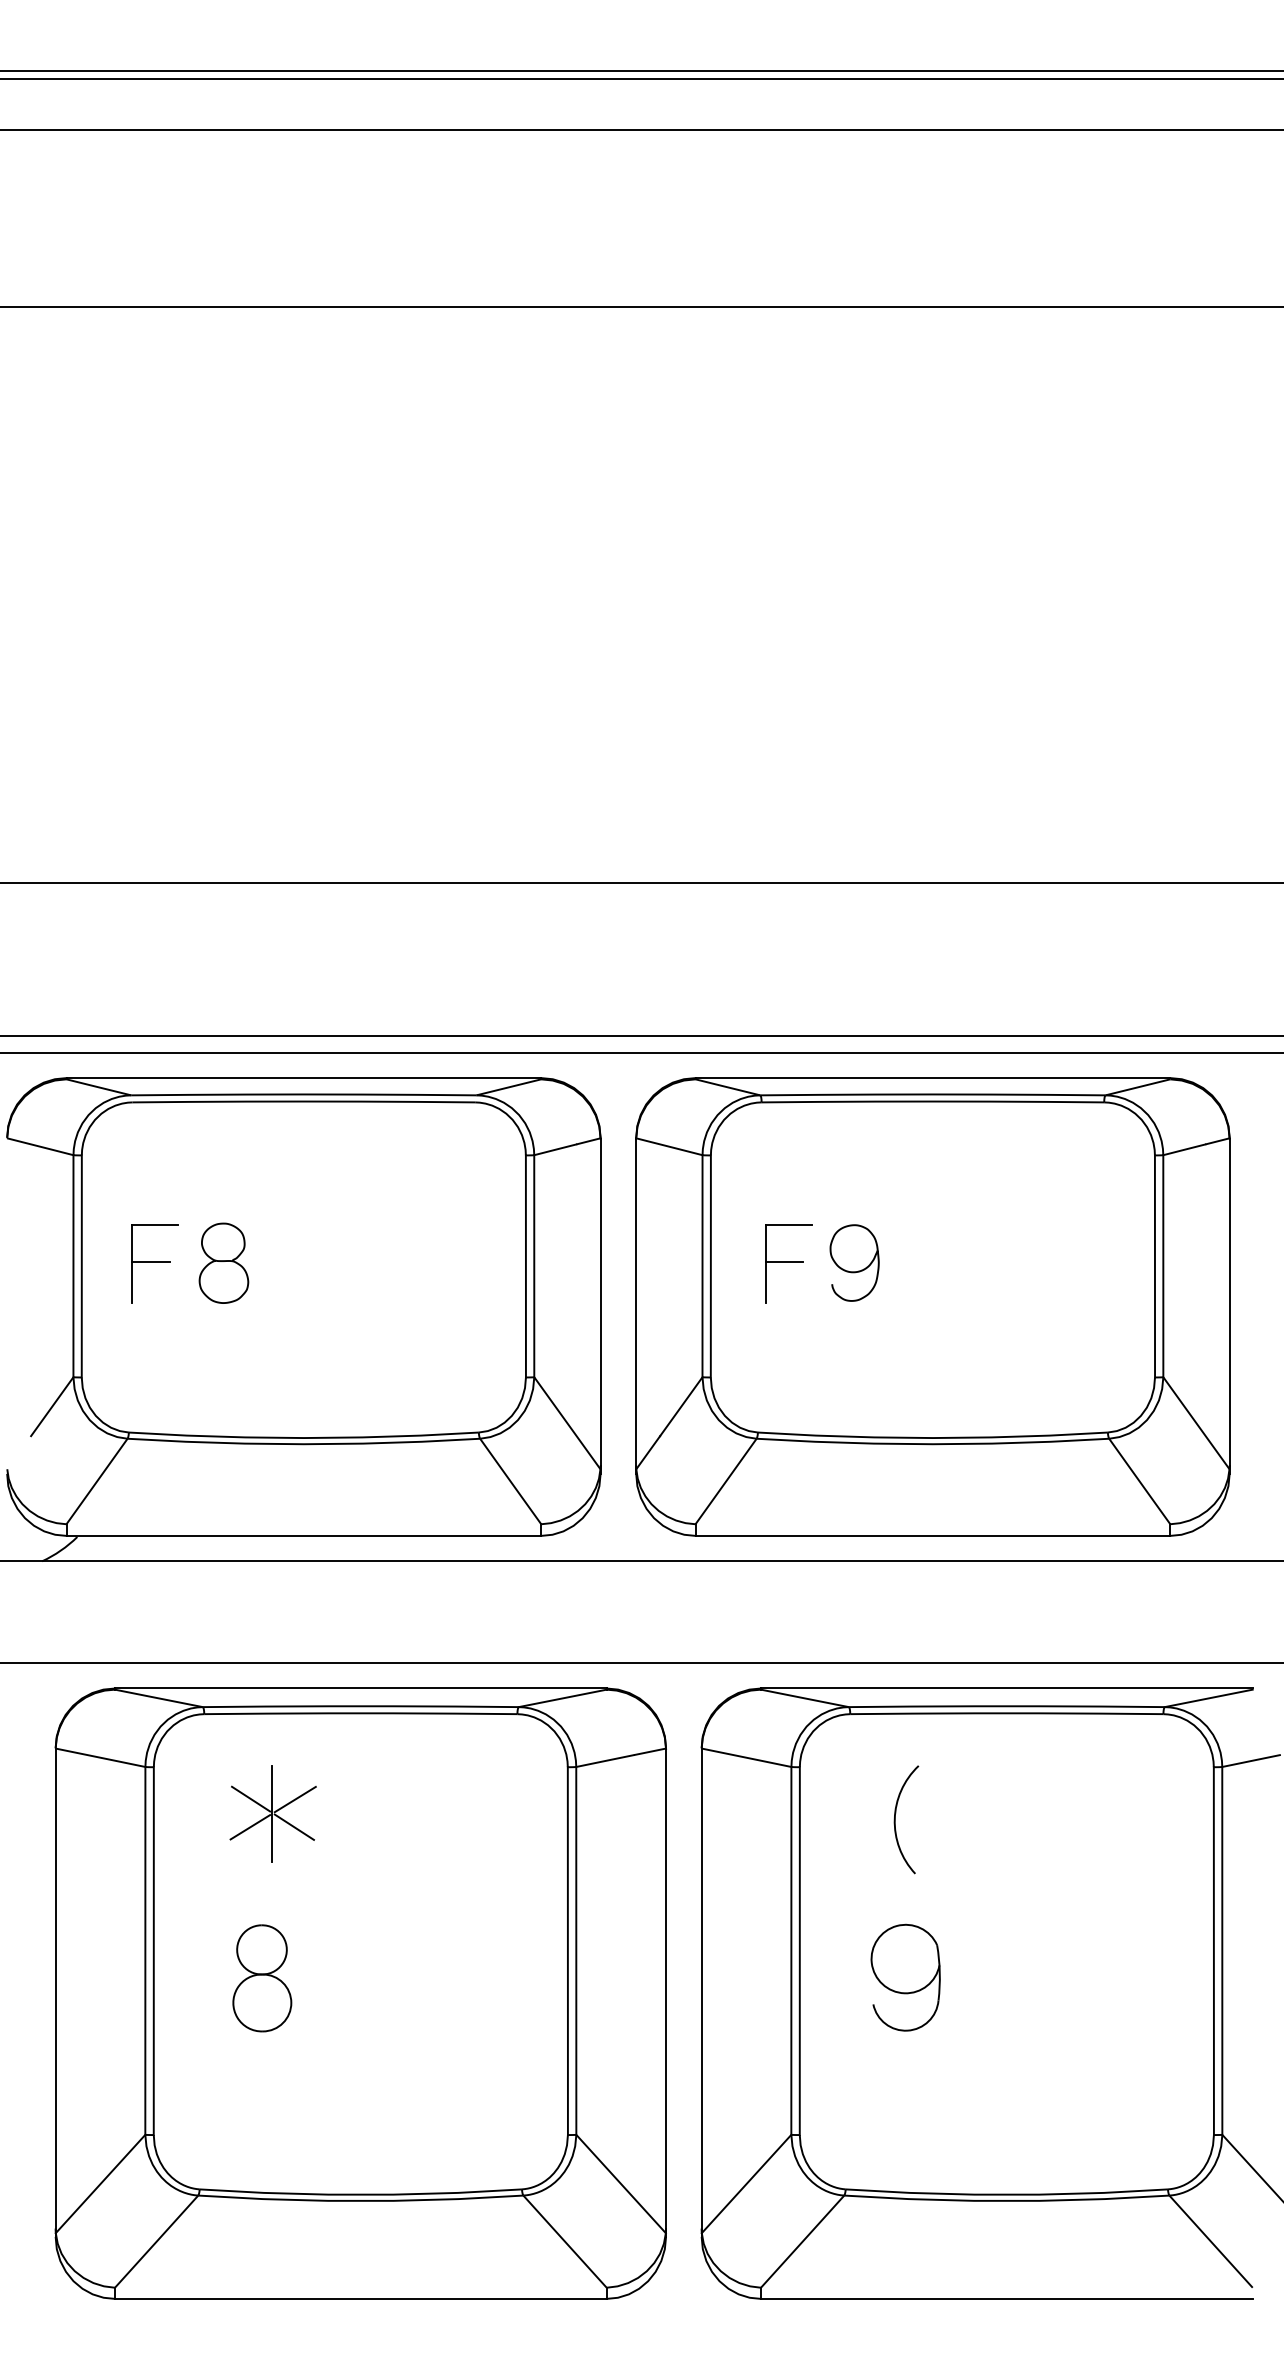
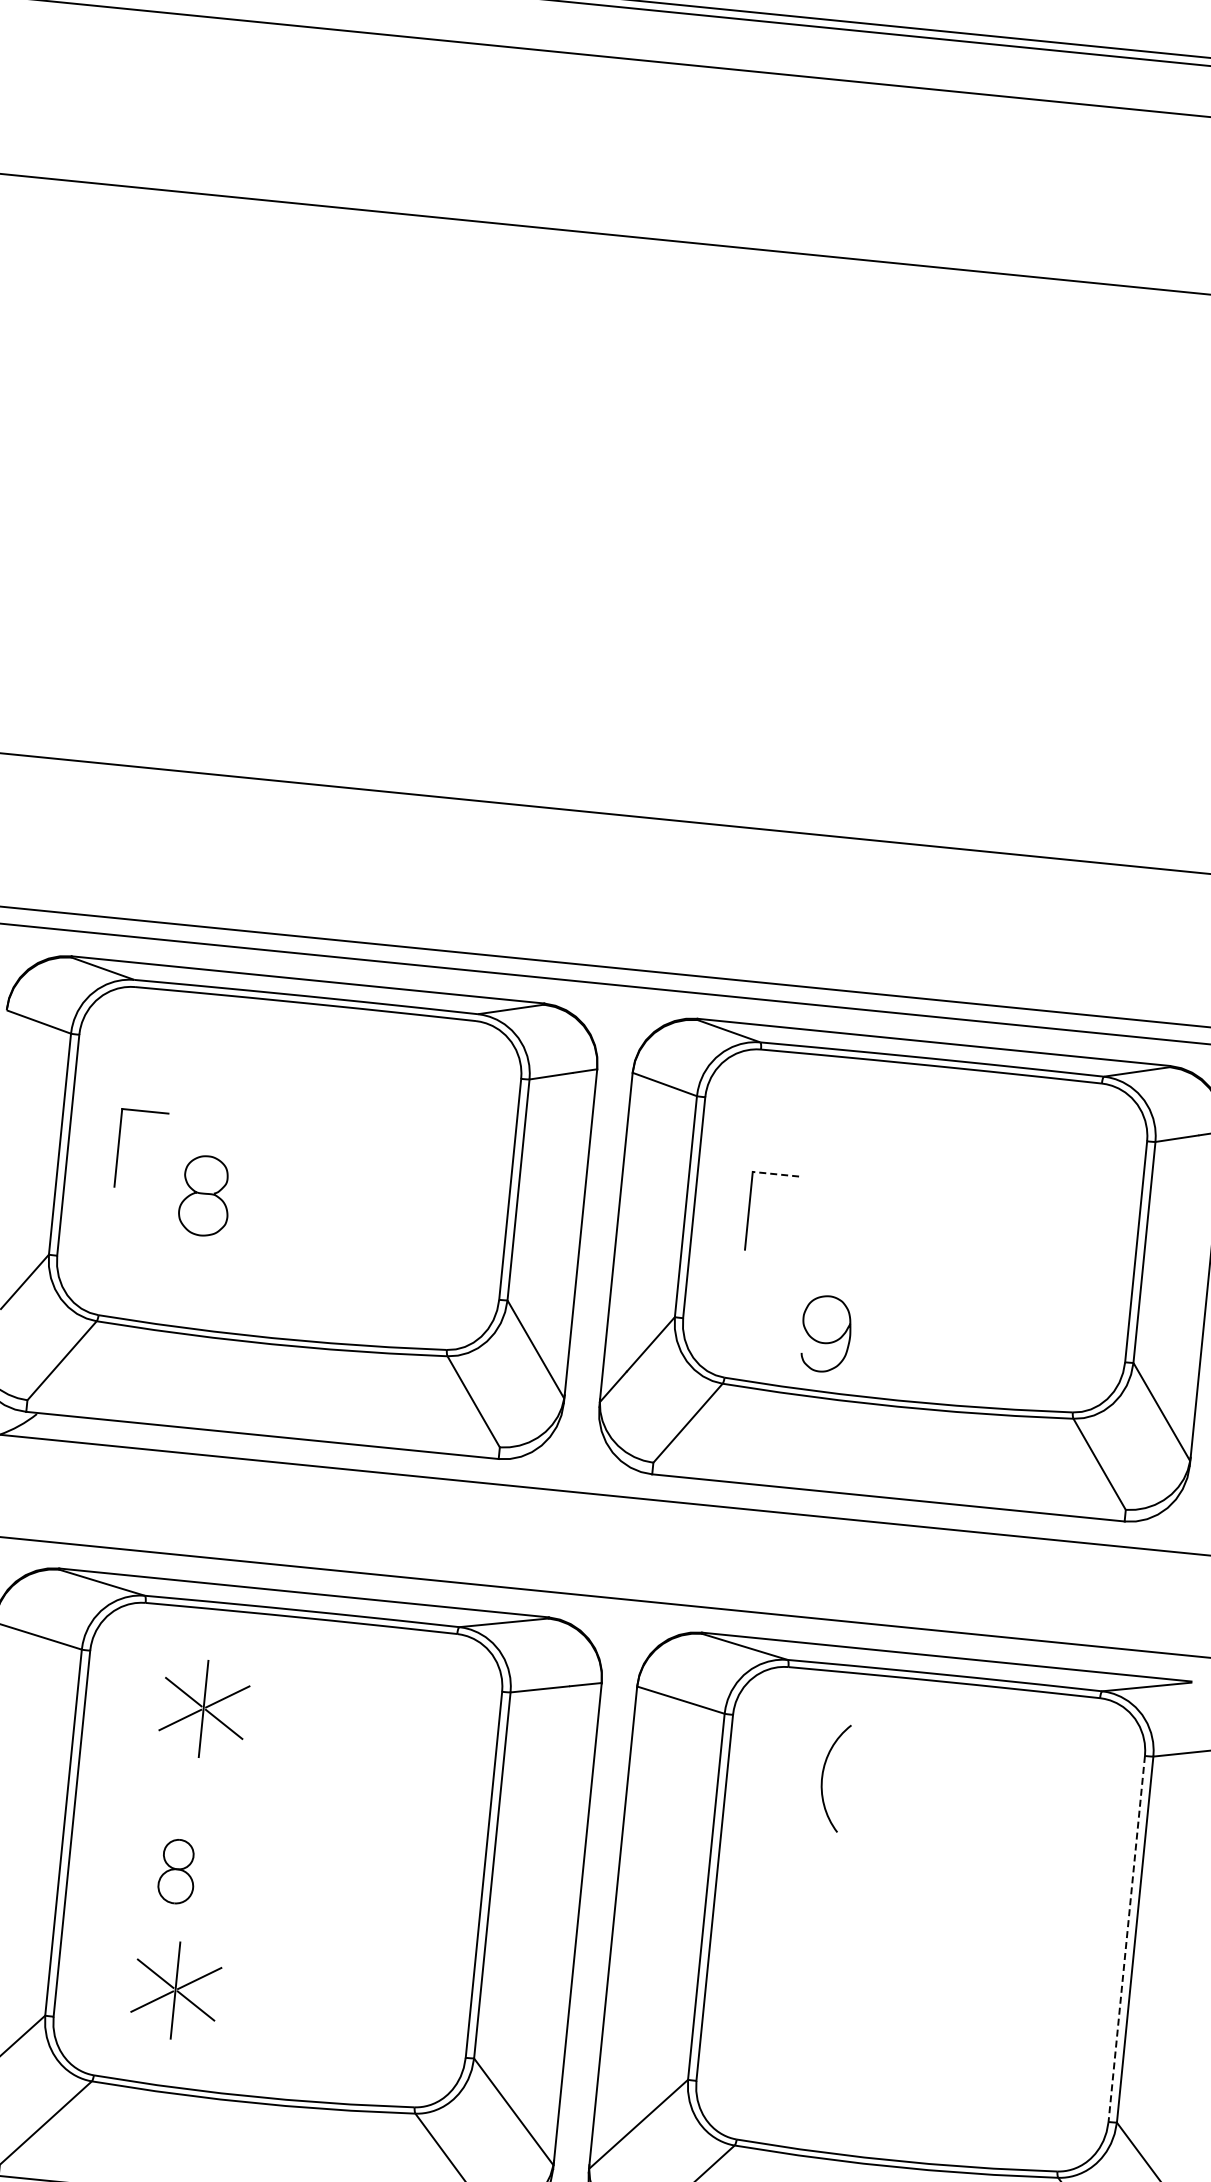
line: (788, 1225) -> (775, 1174), solid -> dashed
line: (150, 1261) -> (137, 1147), removed
curve: (223, 1261) -> (204, 1194), moved
line: (784, 1261) -> (767, 1210), removed
curve: (858, 1270) -> (829, 1341), moved
line: (1213, 1951) -> (1126, 1939), solid -> dashed
part: (905, 1977) -> (817, 1934), removed
part: (262, 1978) -> (177, 1871), size x0.6
part: (272, 2096) -> (175, 1990), added

